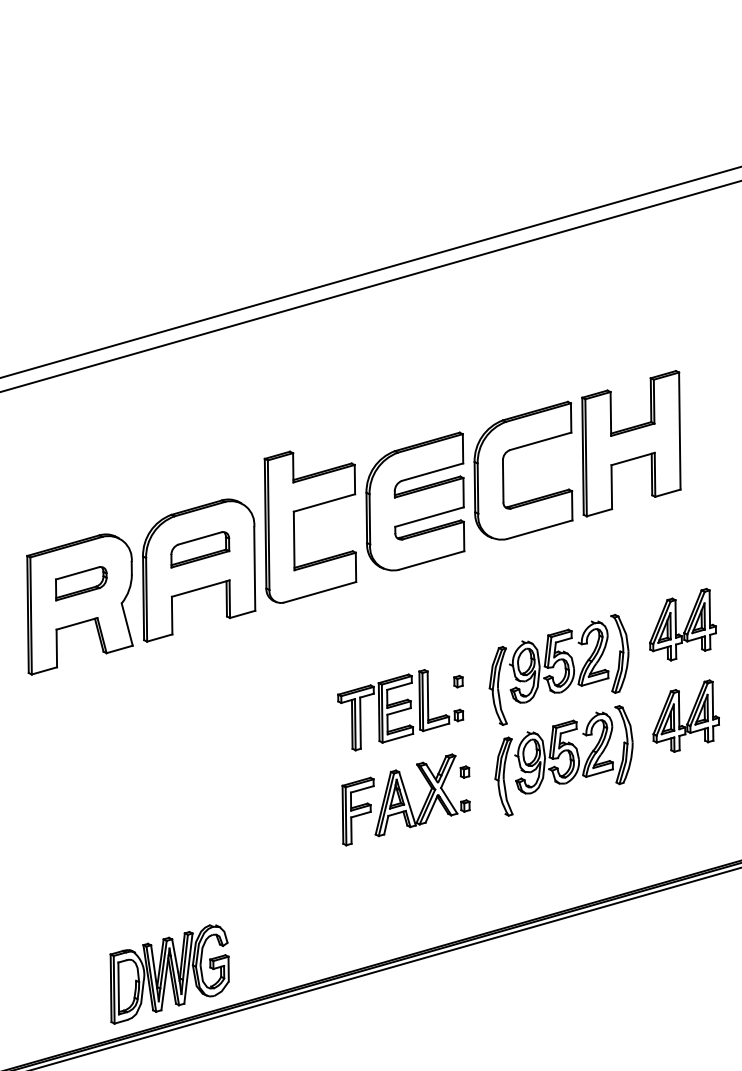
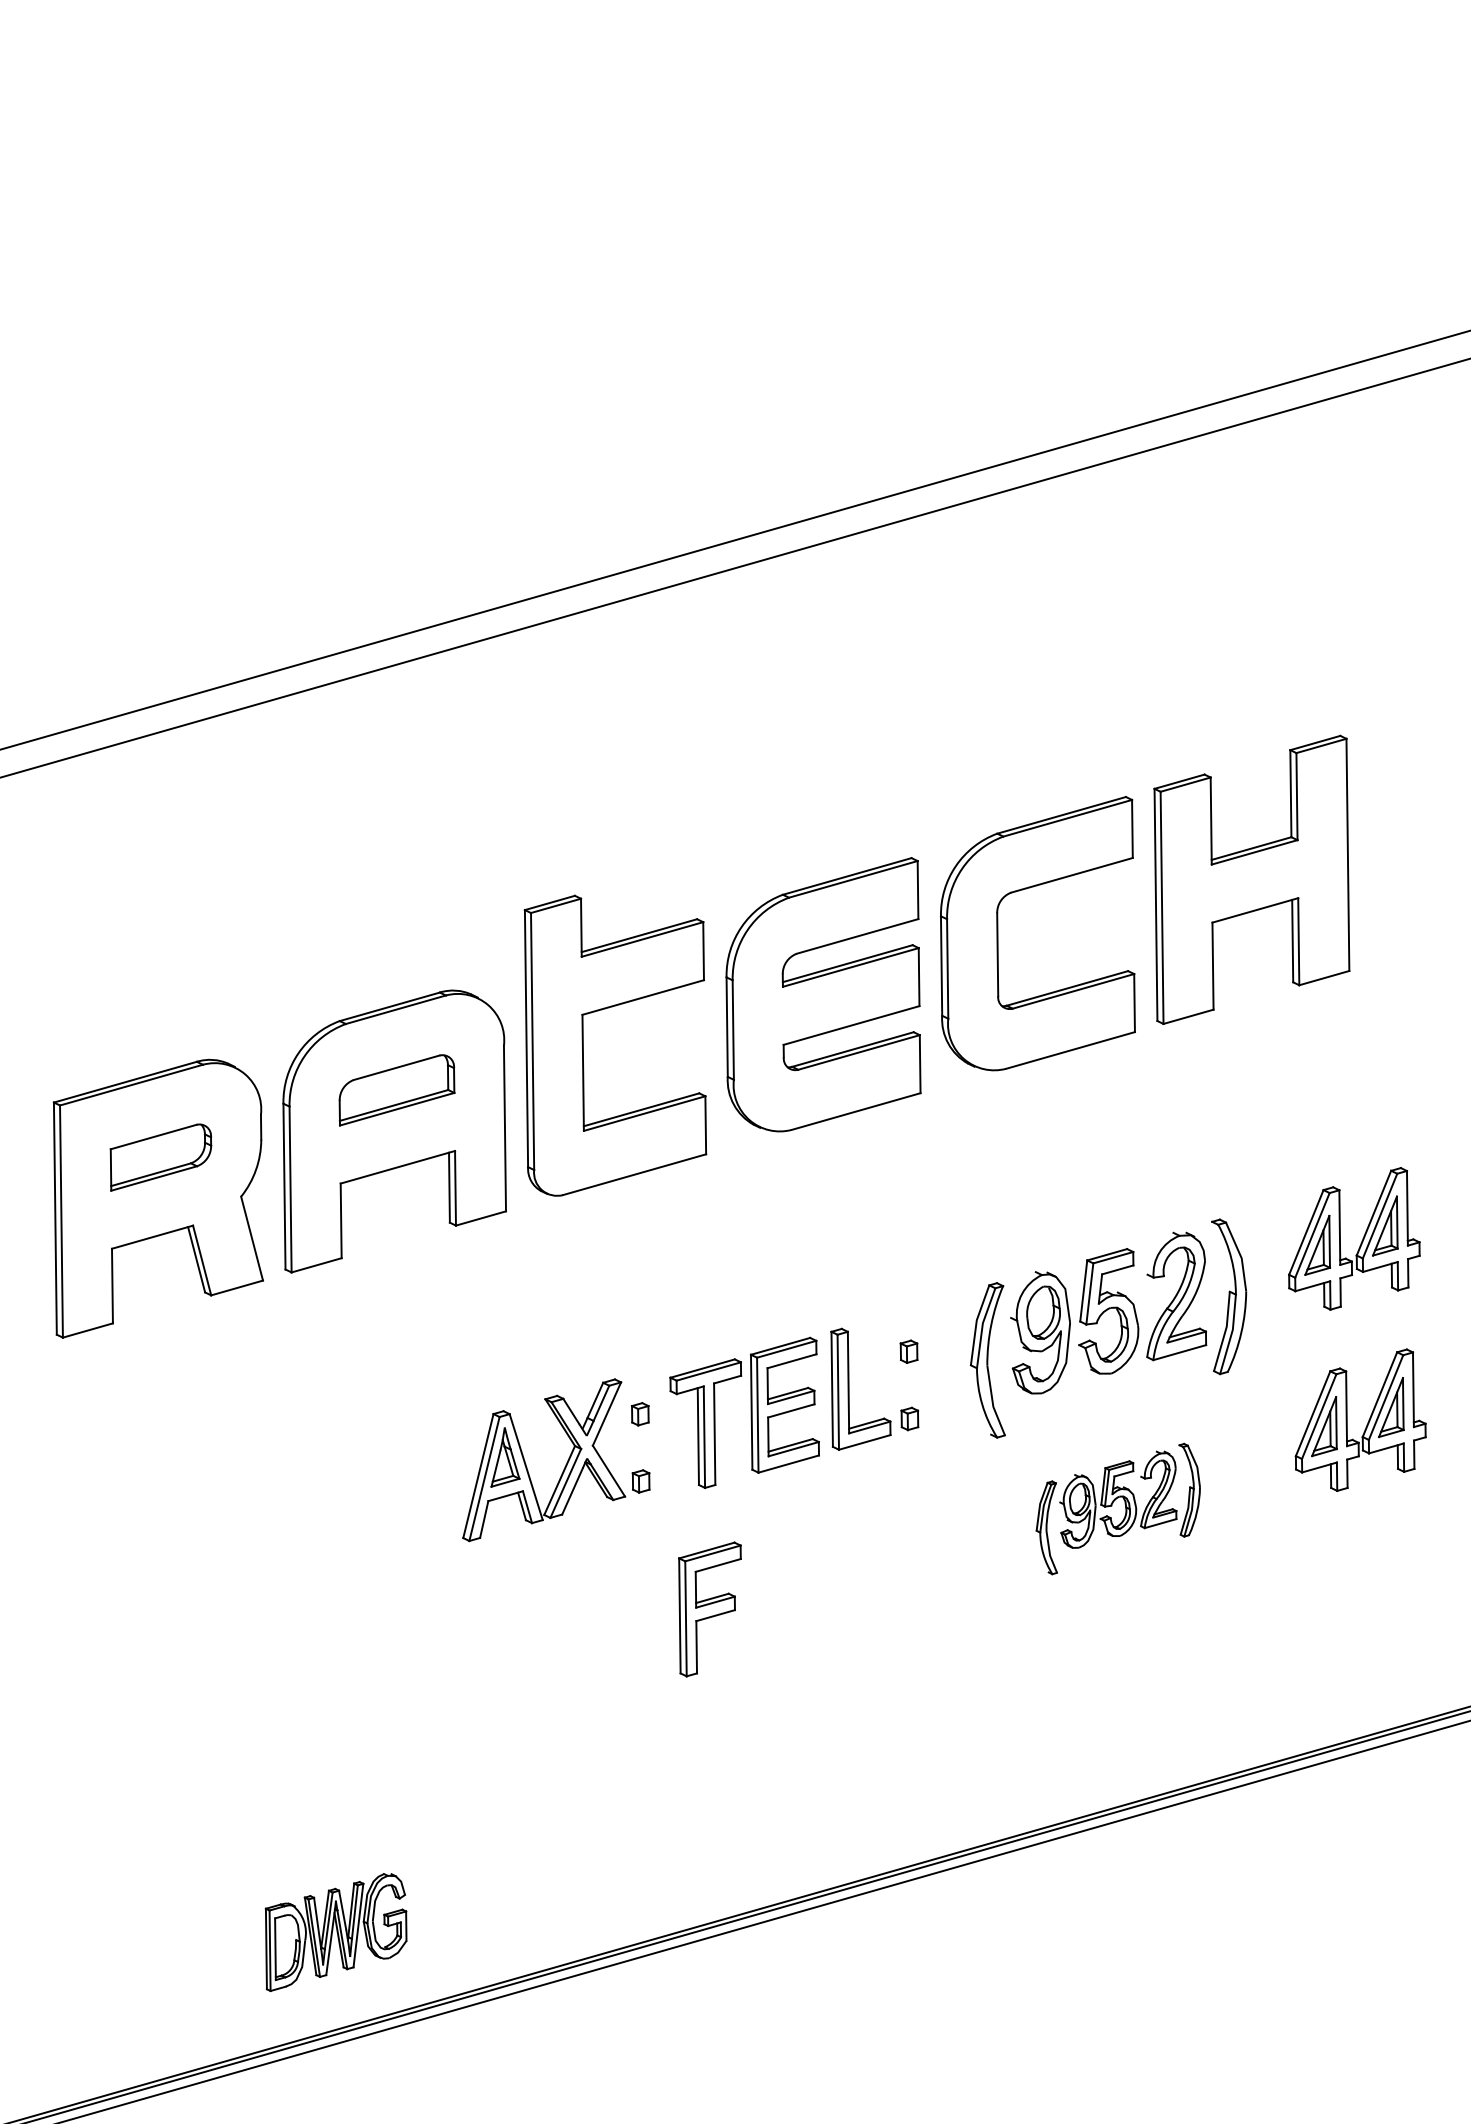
part: (563, 760) -> (1117, 1508), size x0.6
part: (422, 795) -> (556, 1460), moved
part: (169, 974) -> (335, 1932), size x0.6

